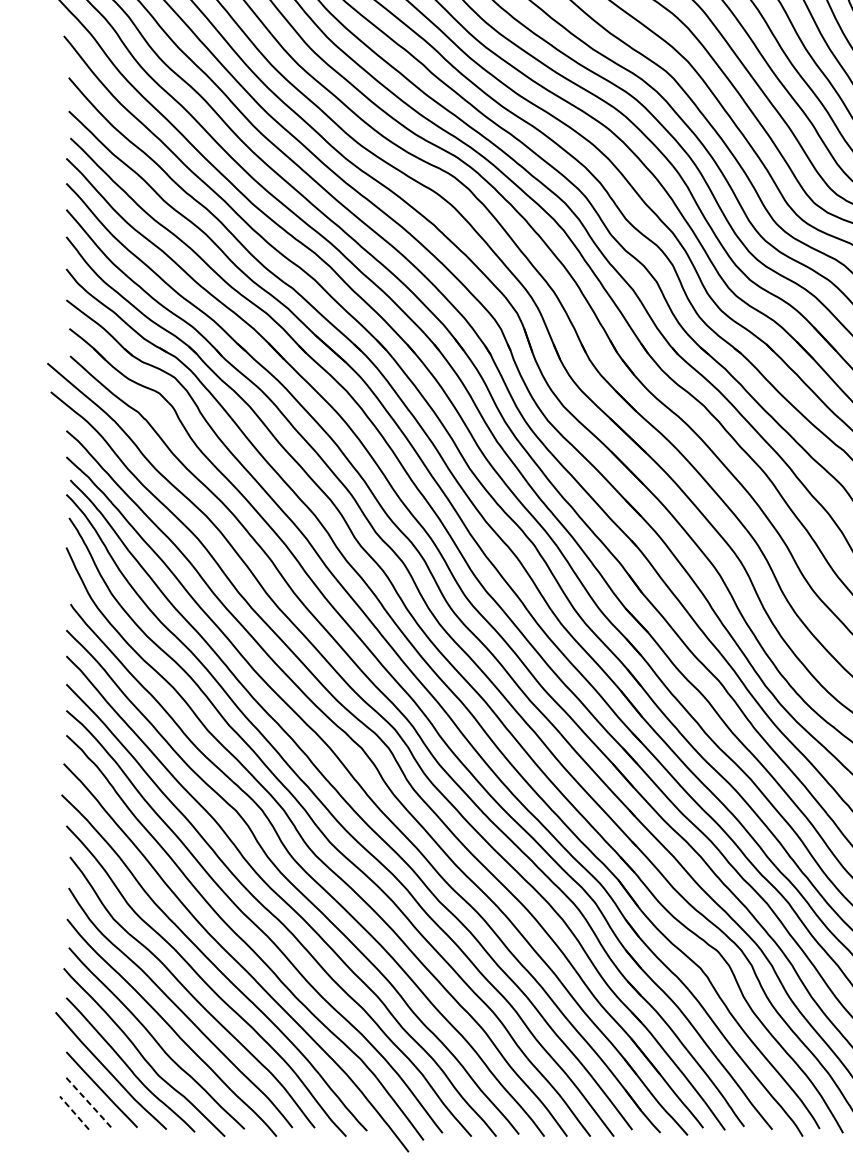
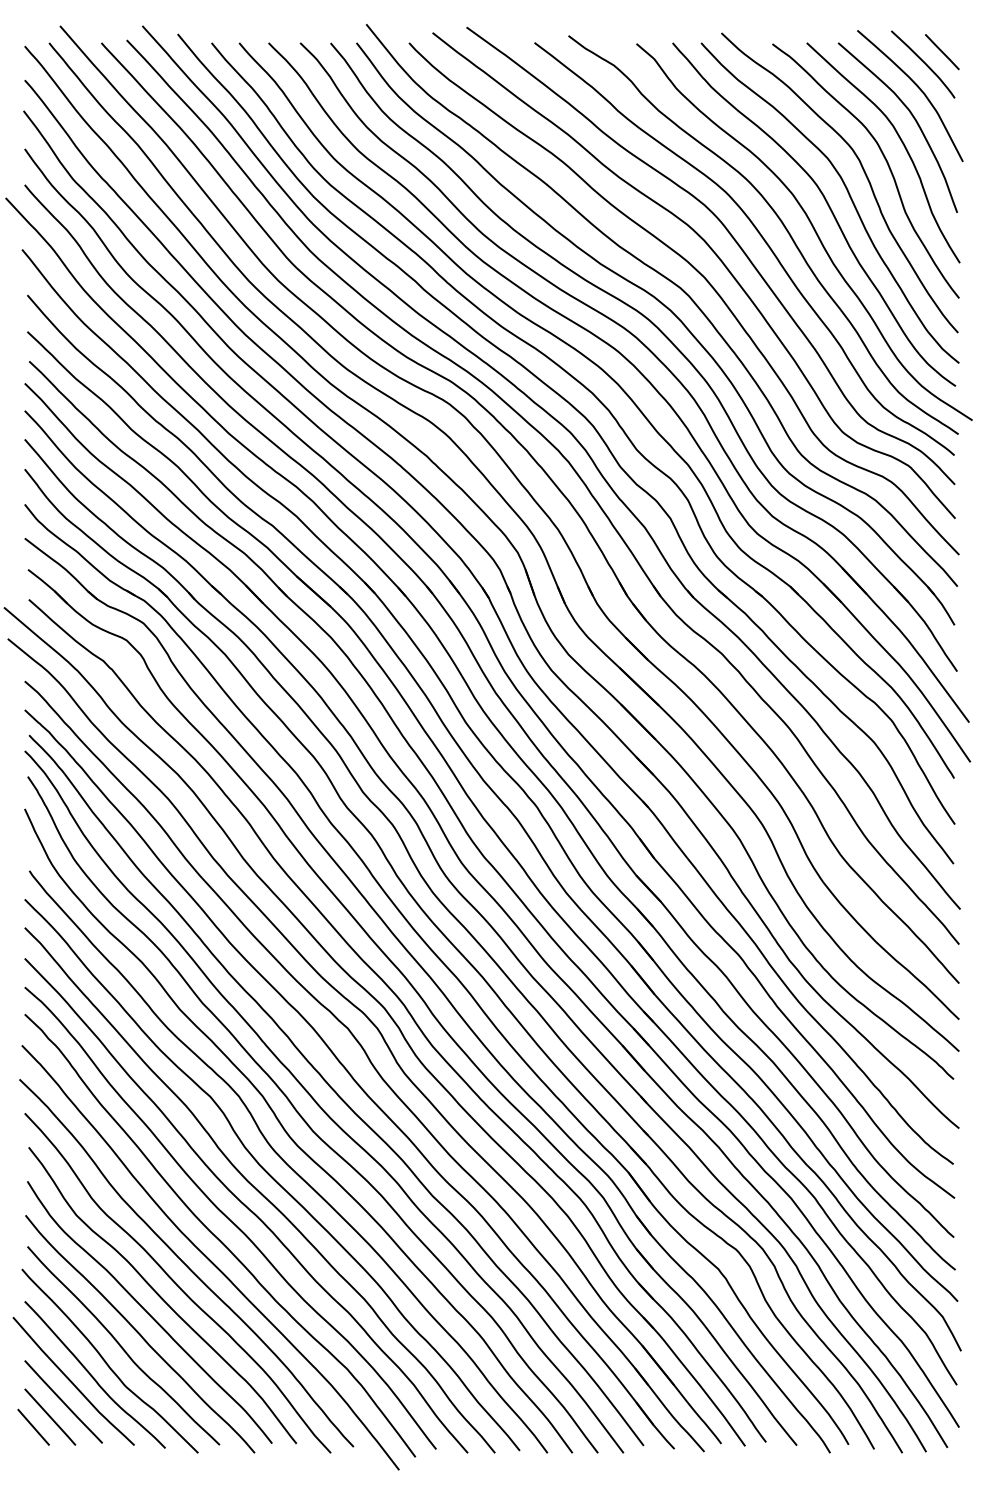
line: (89, 1104) -> (50, 1417), dashed -> solid
line: (74, 1112) -> (33, 1426), dashed -> solid

